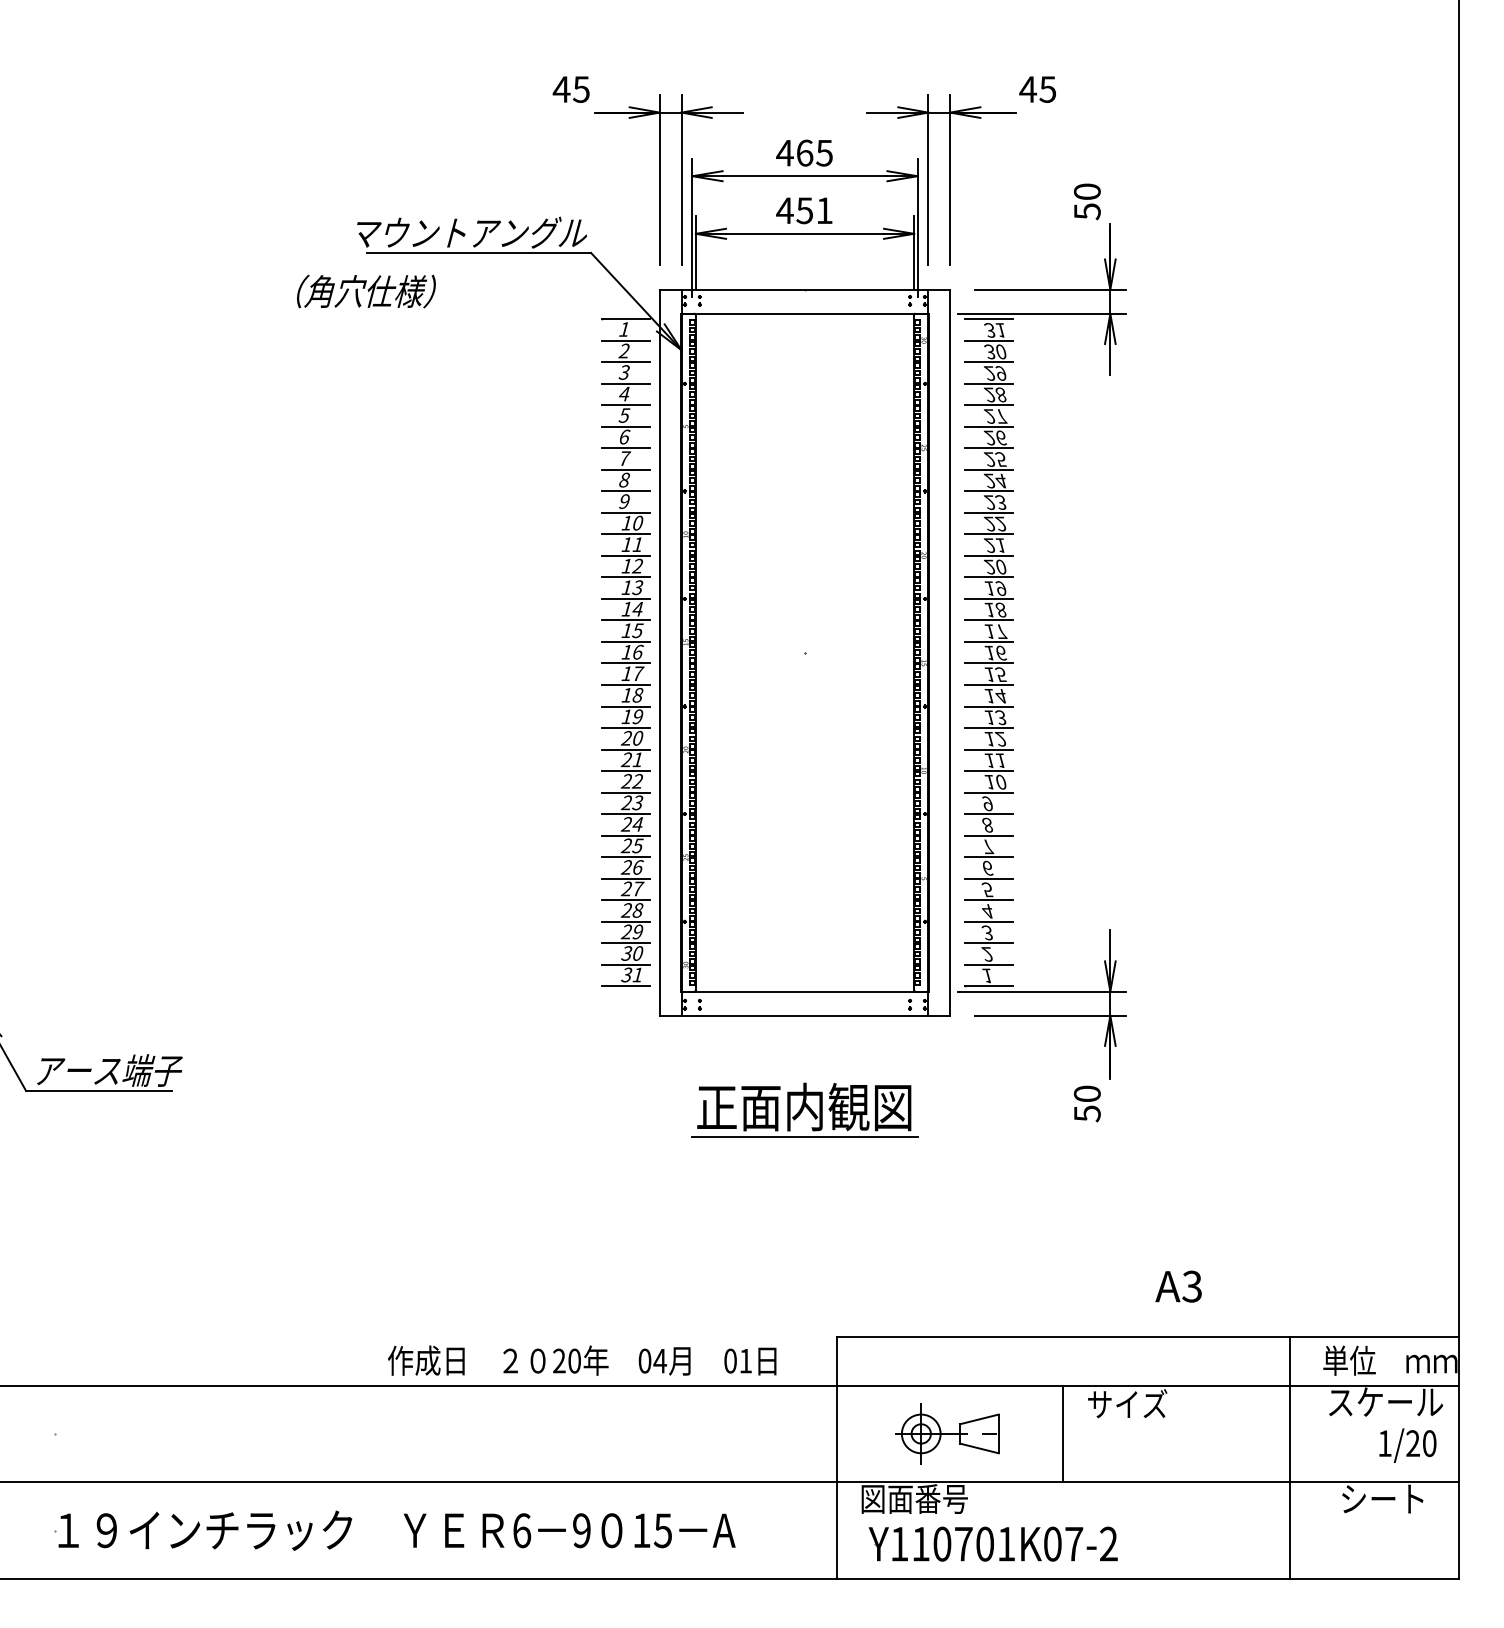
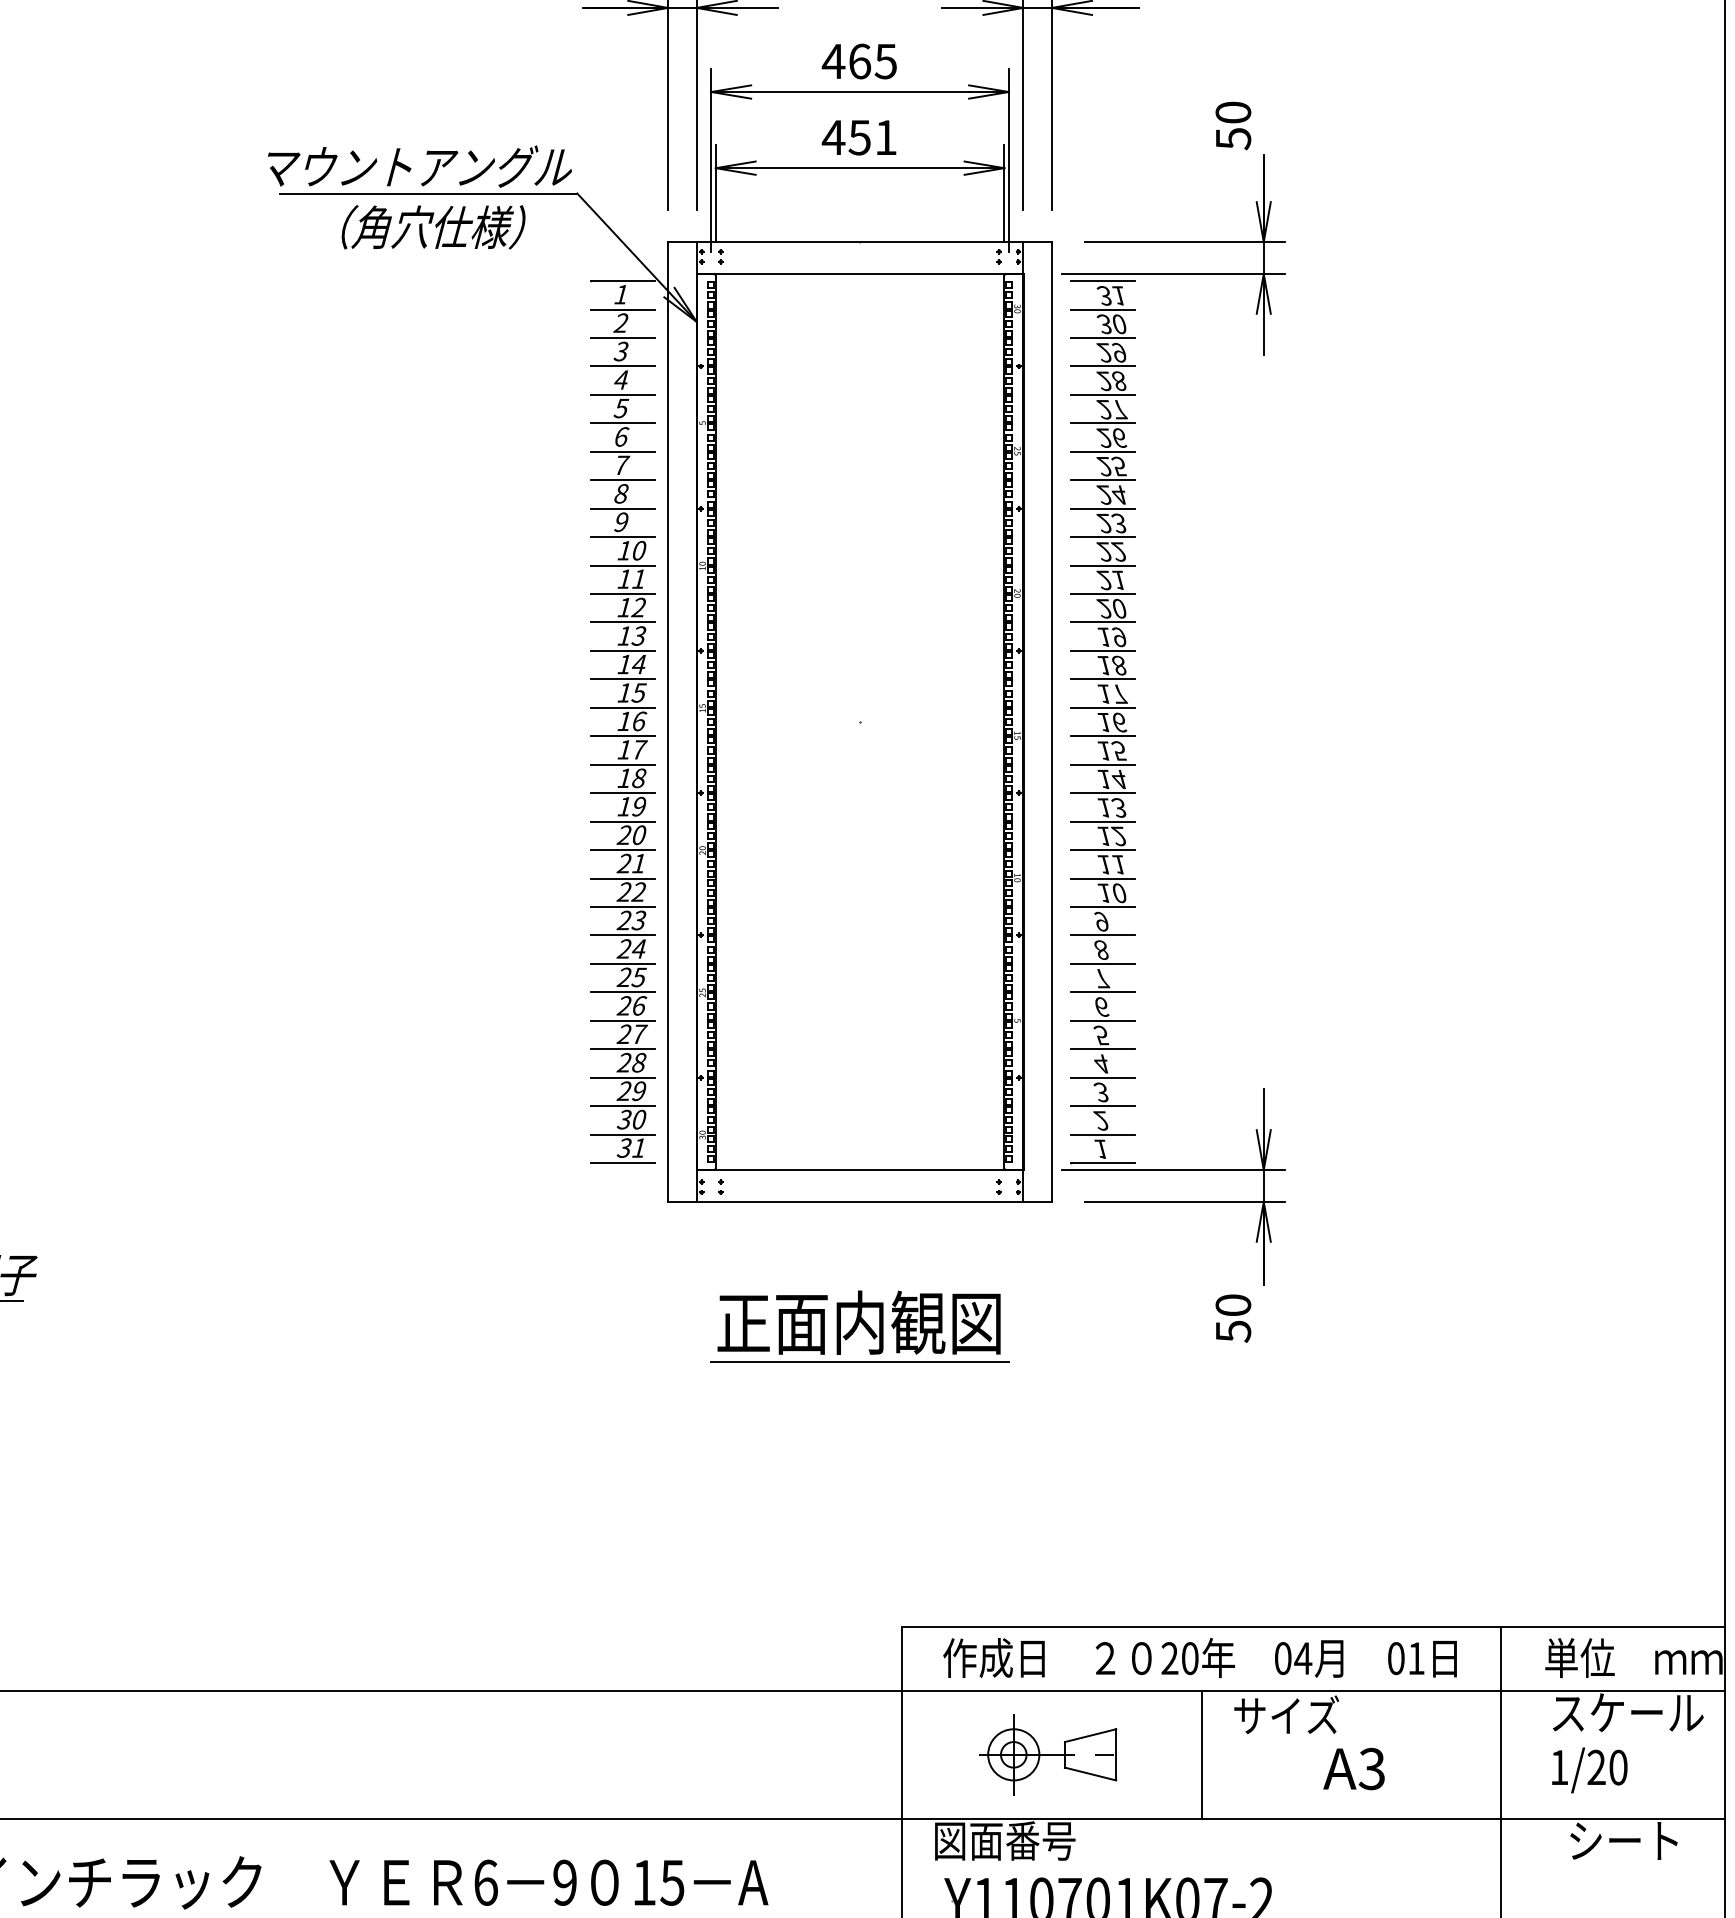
text: (366, 291) -> (433, 227), moved
text: (1178, 1286) -> (1353, 1768), moved
text: (582, 1360) -> (1200, 1657), moved
text: (1407, 1445) -> (1589, 1770), moved

